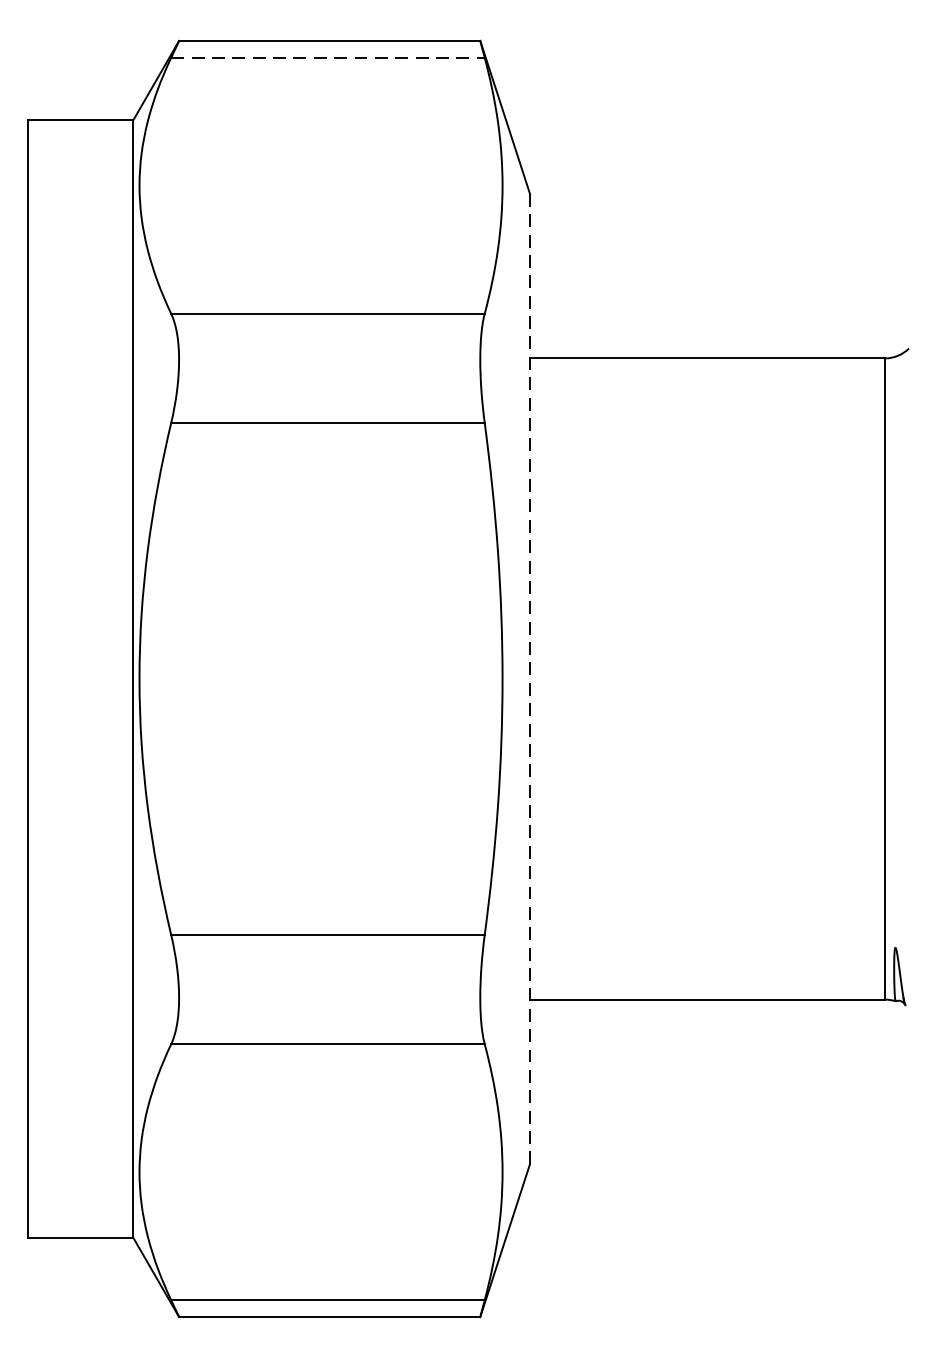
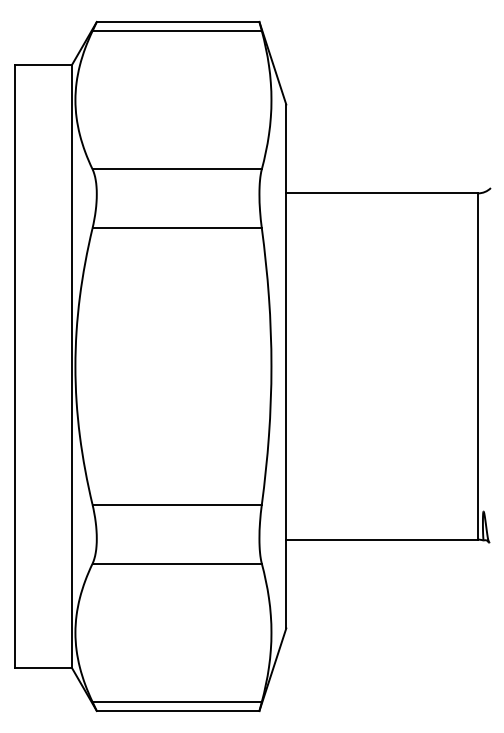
line: (328, 58) -> (177, 31), dashed -> solid
line: (530, 679) -> (286, 366), dashed -> solid

